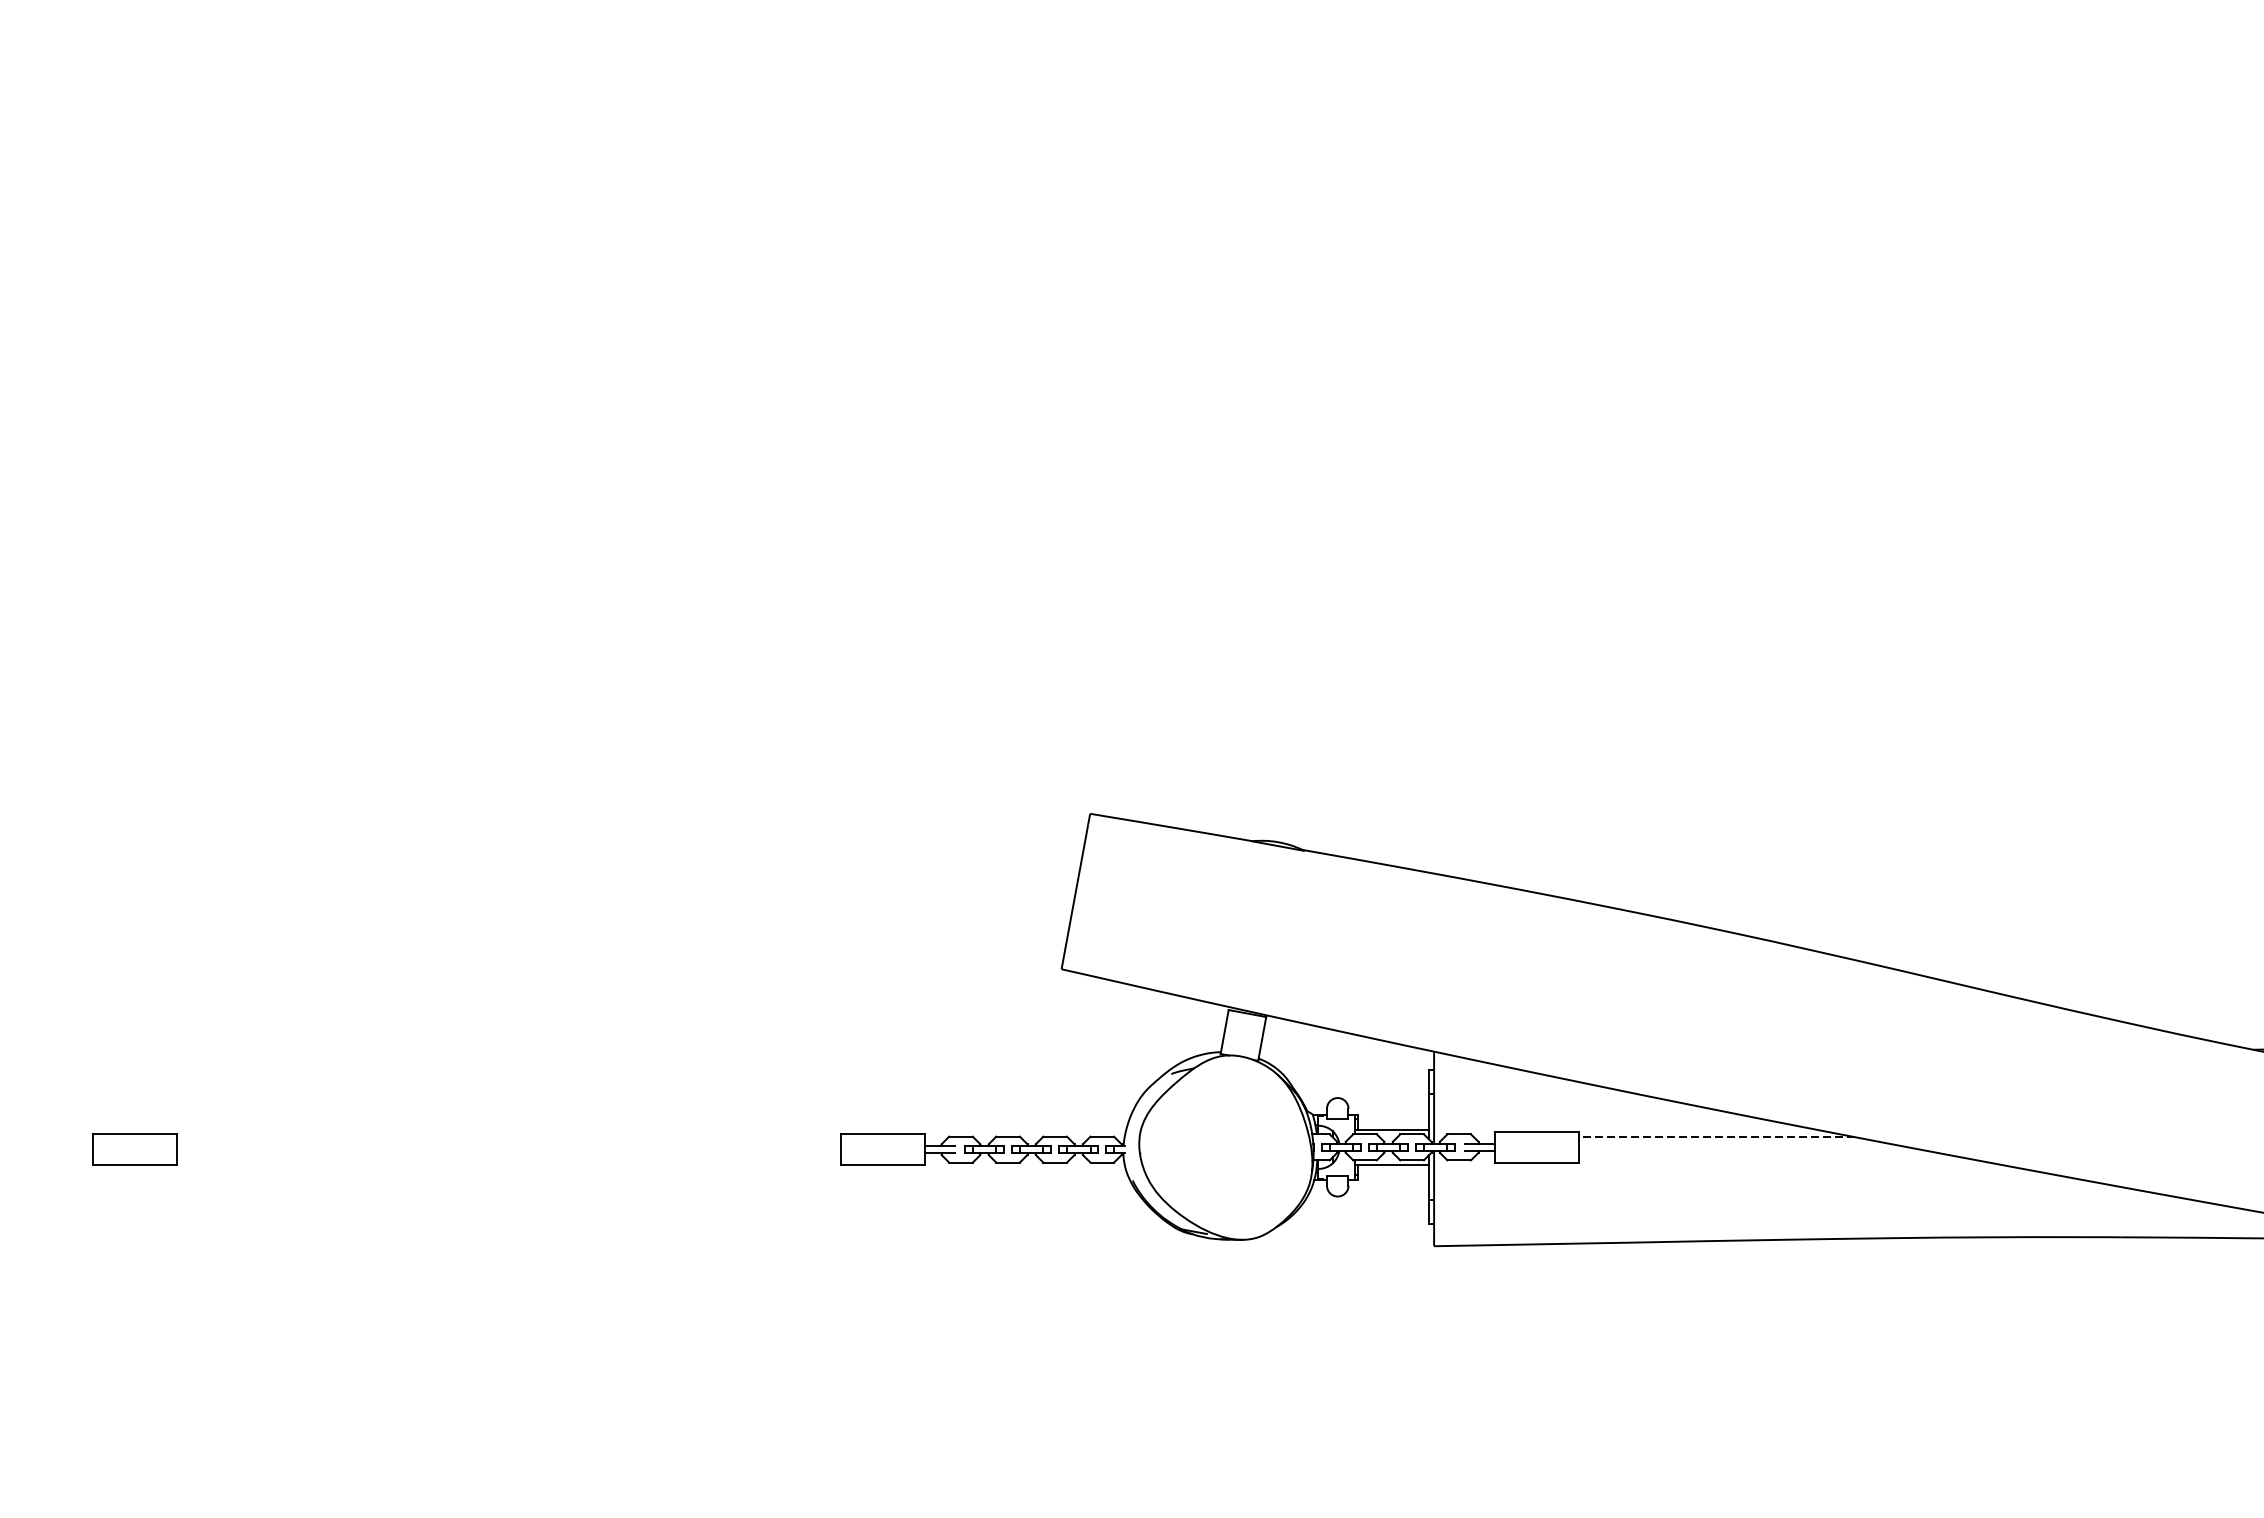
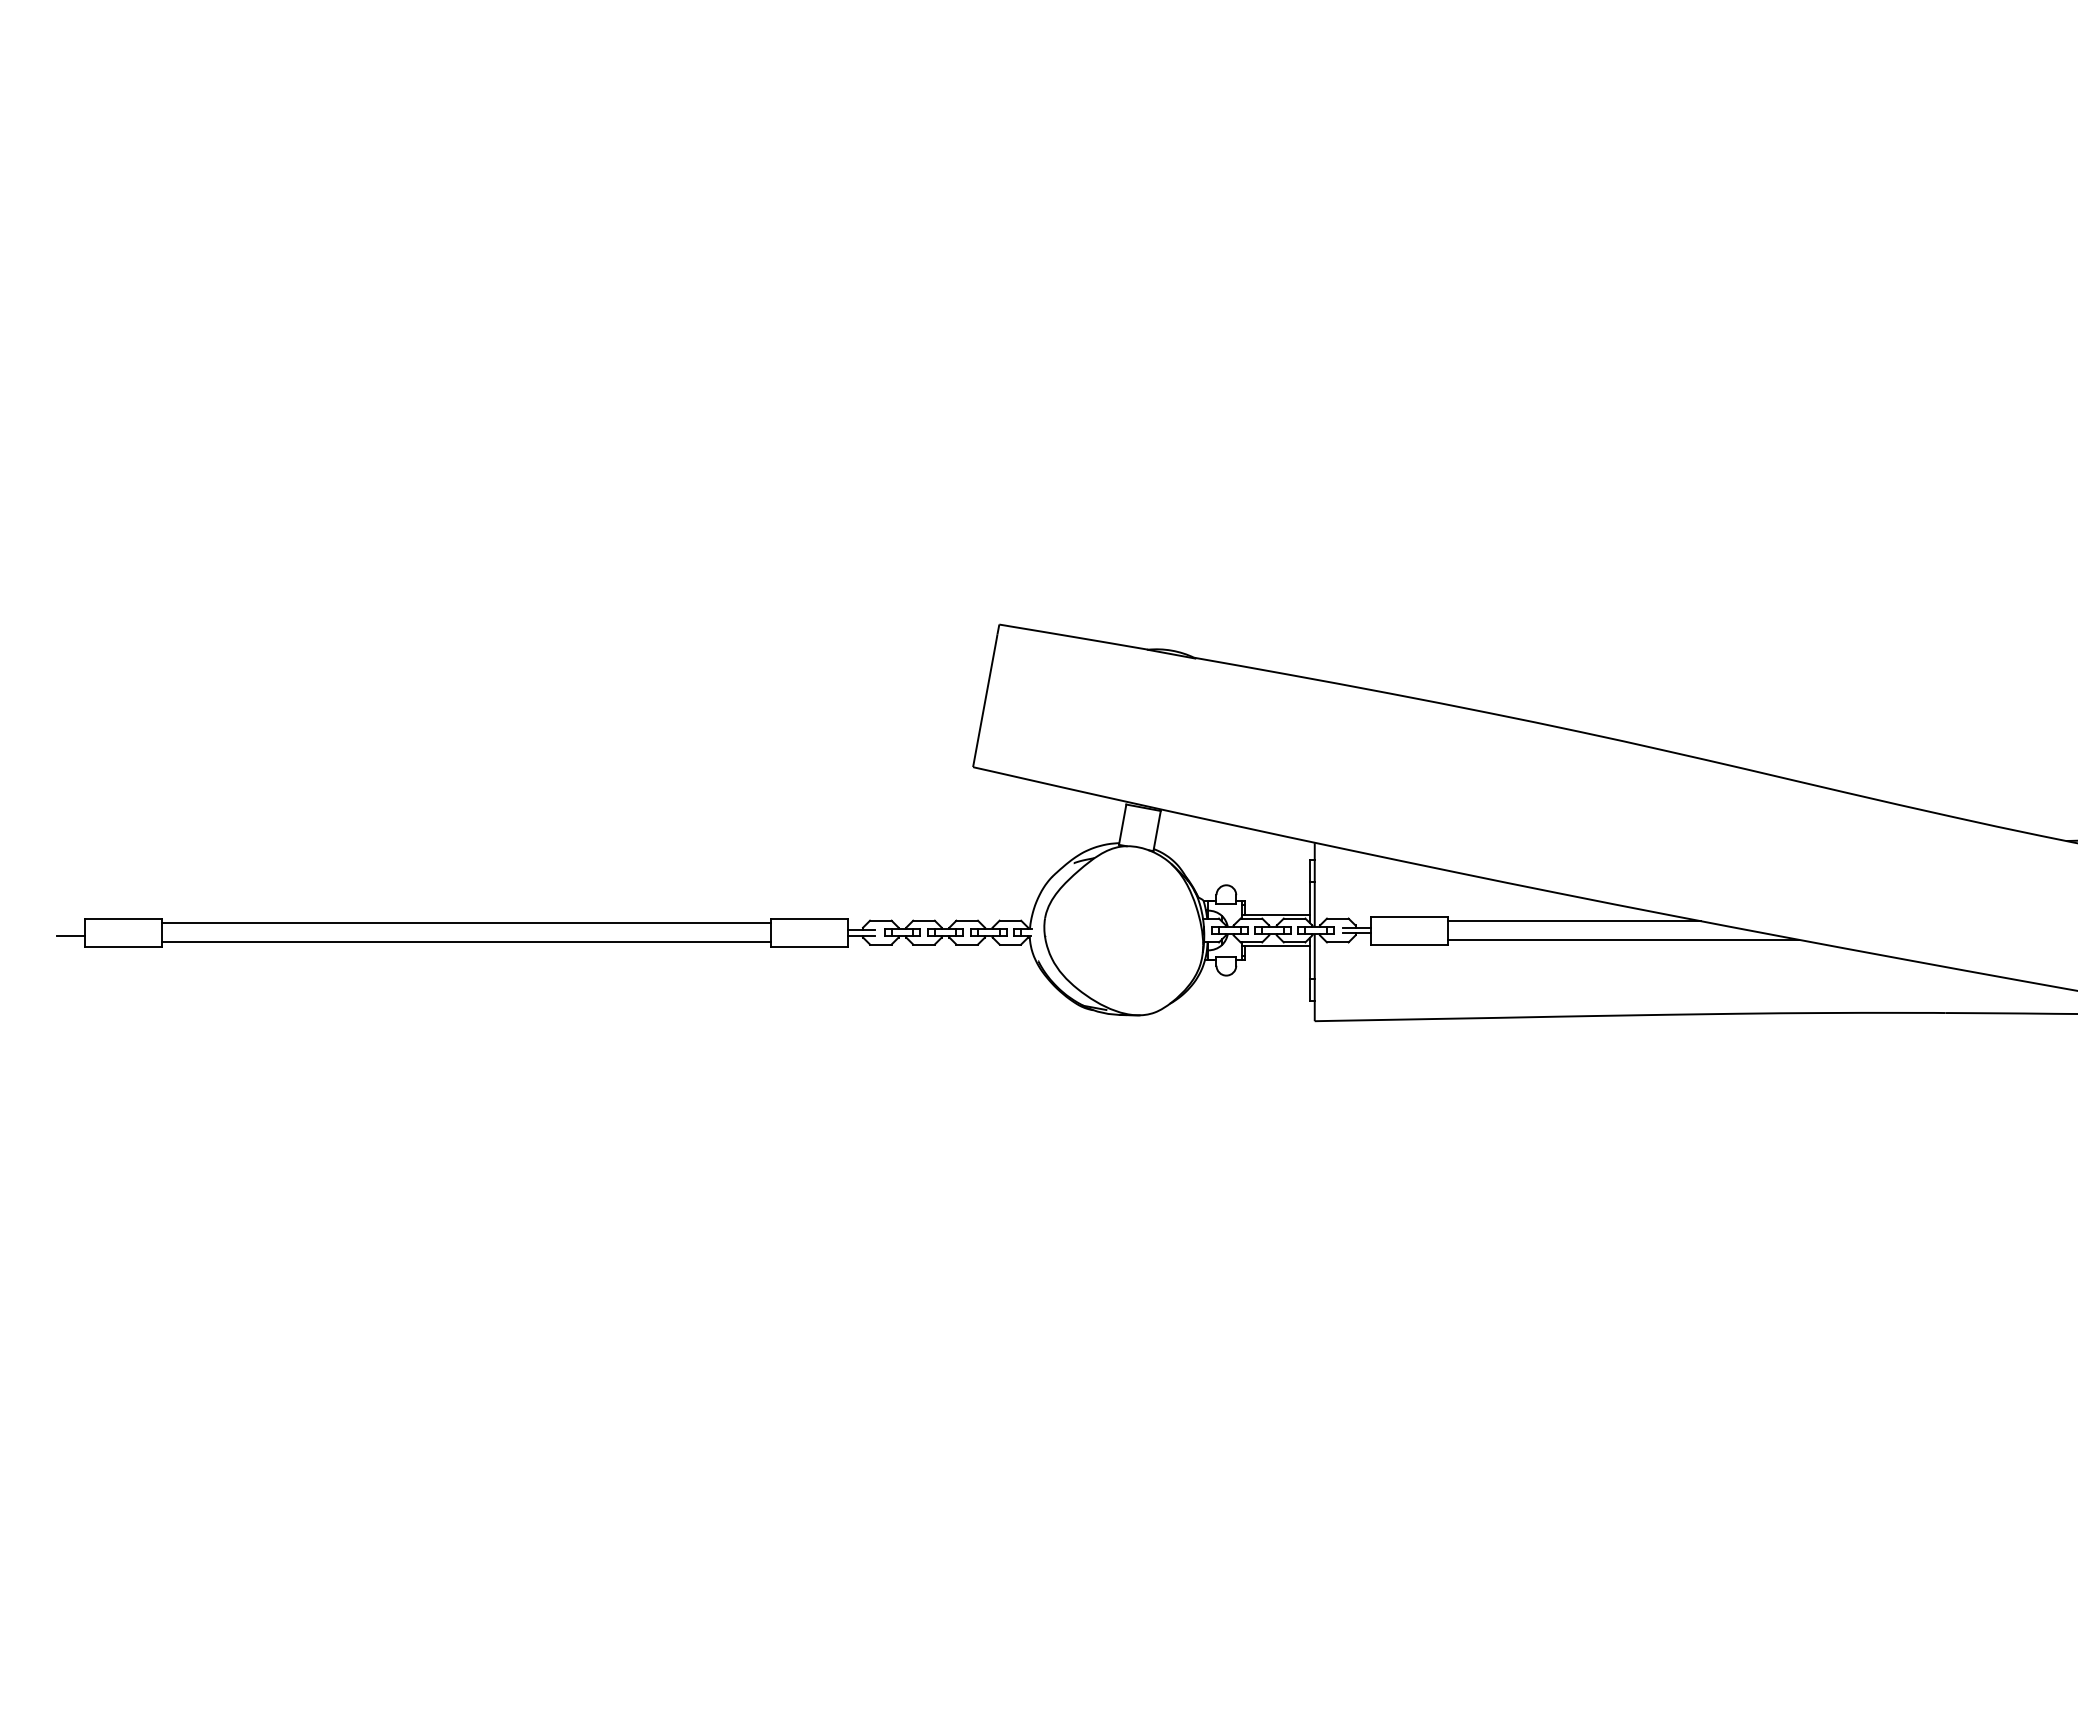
line: (1716, 1137) -> (1573, 921), dashed -> solid
line: (508, 1139) -> (465, 923), added
line: (77, 1152) -> (70, 935), added
line: (1769, 1157) -> (1622, 939), added
line: (508, 1159) -> (465, 941), added

